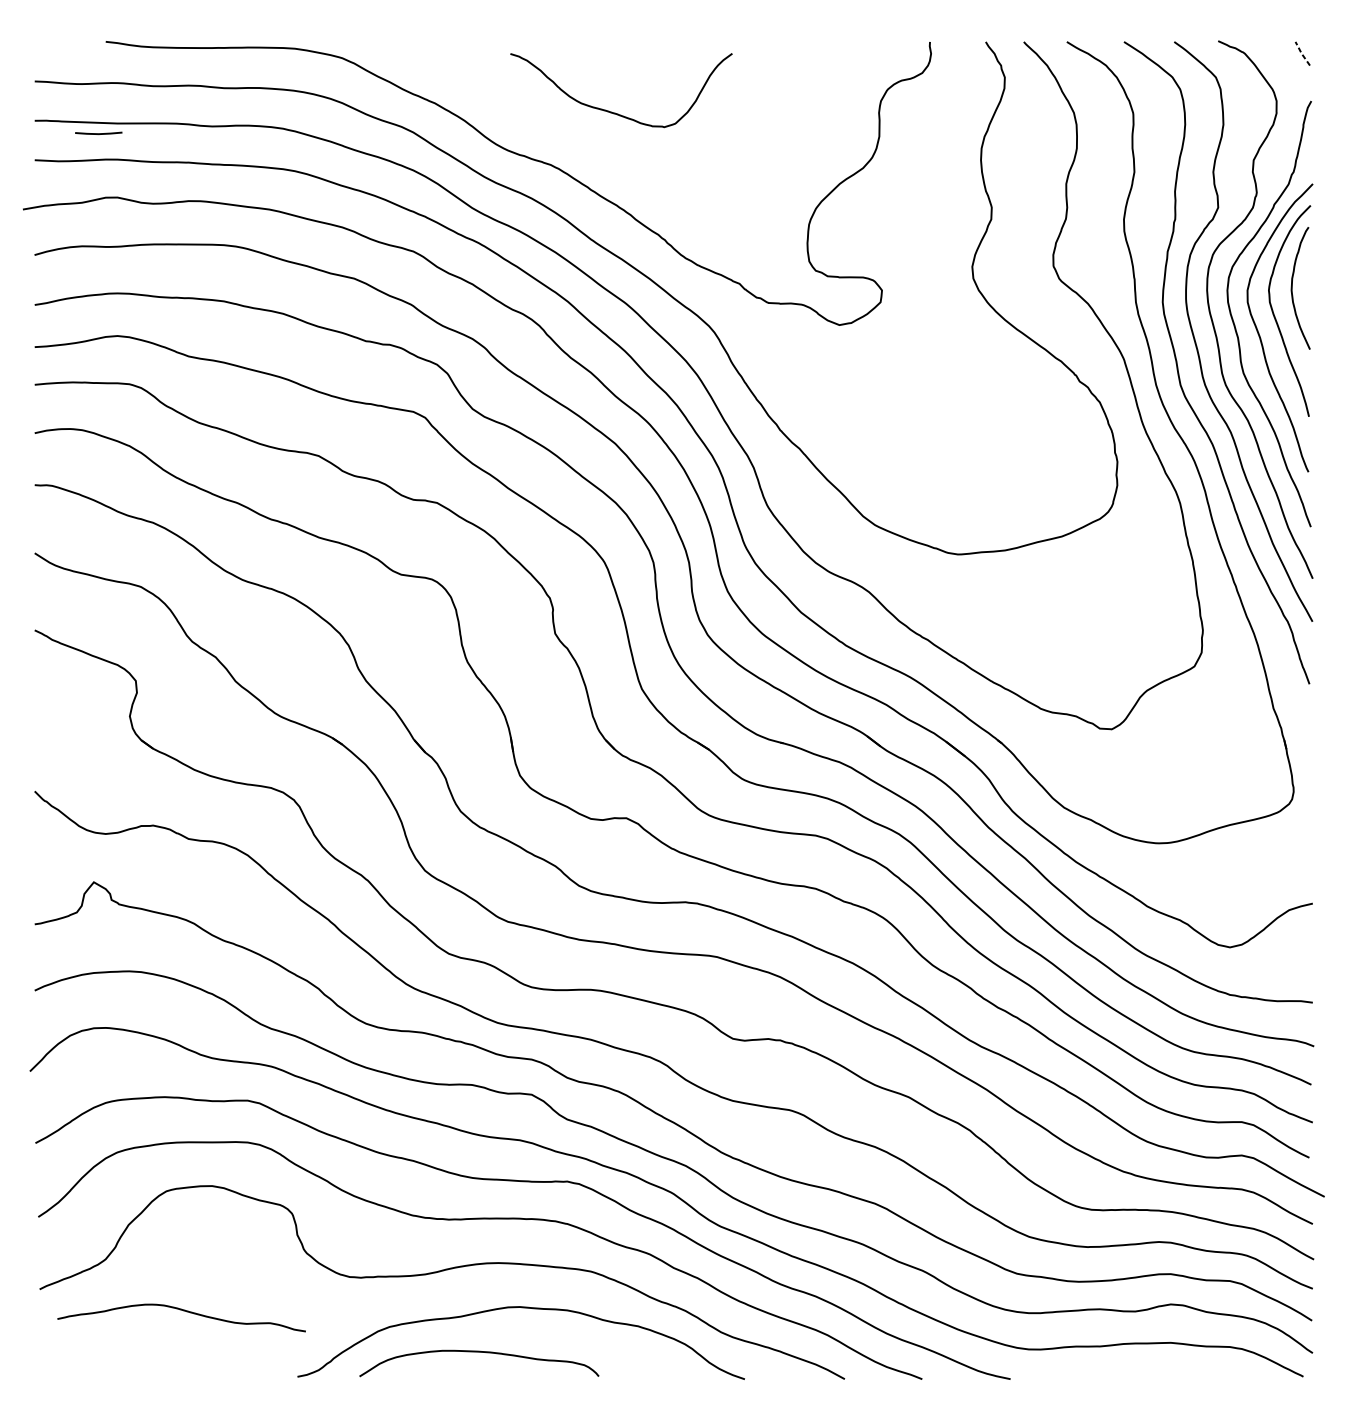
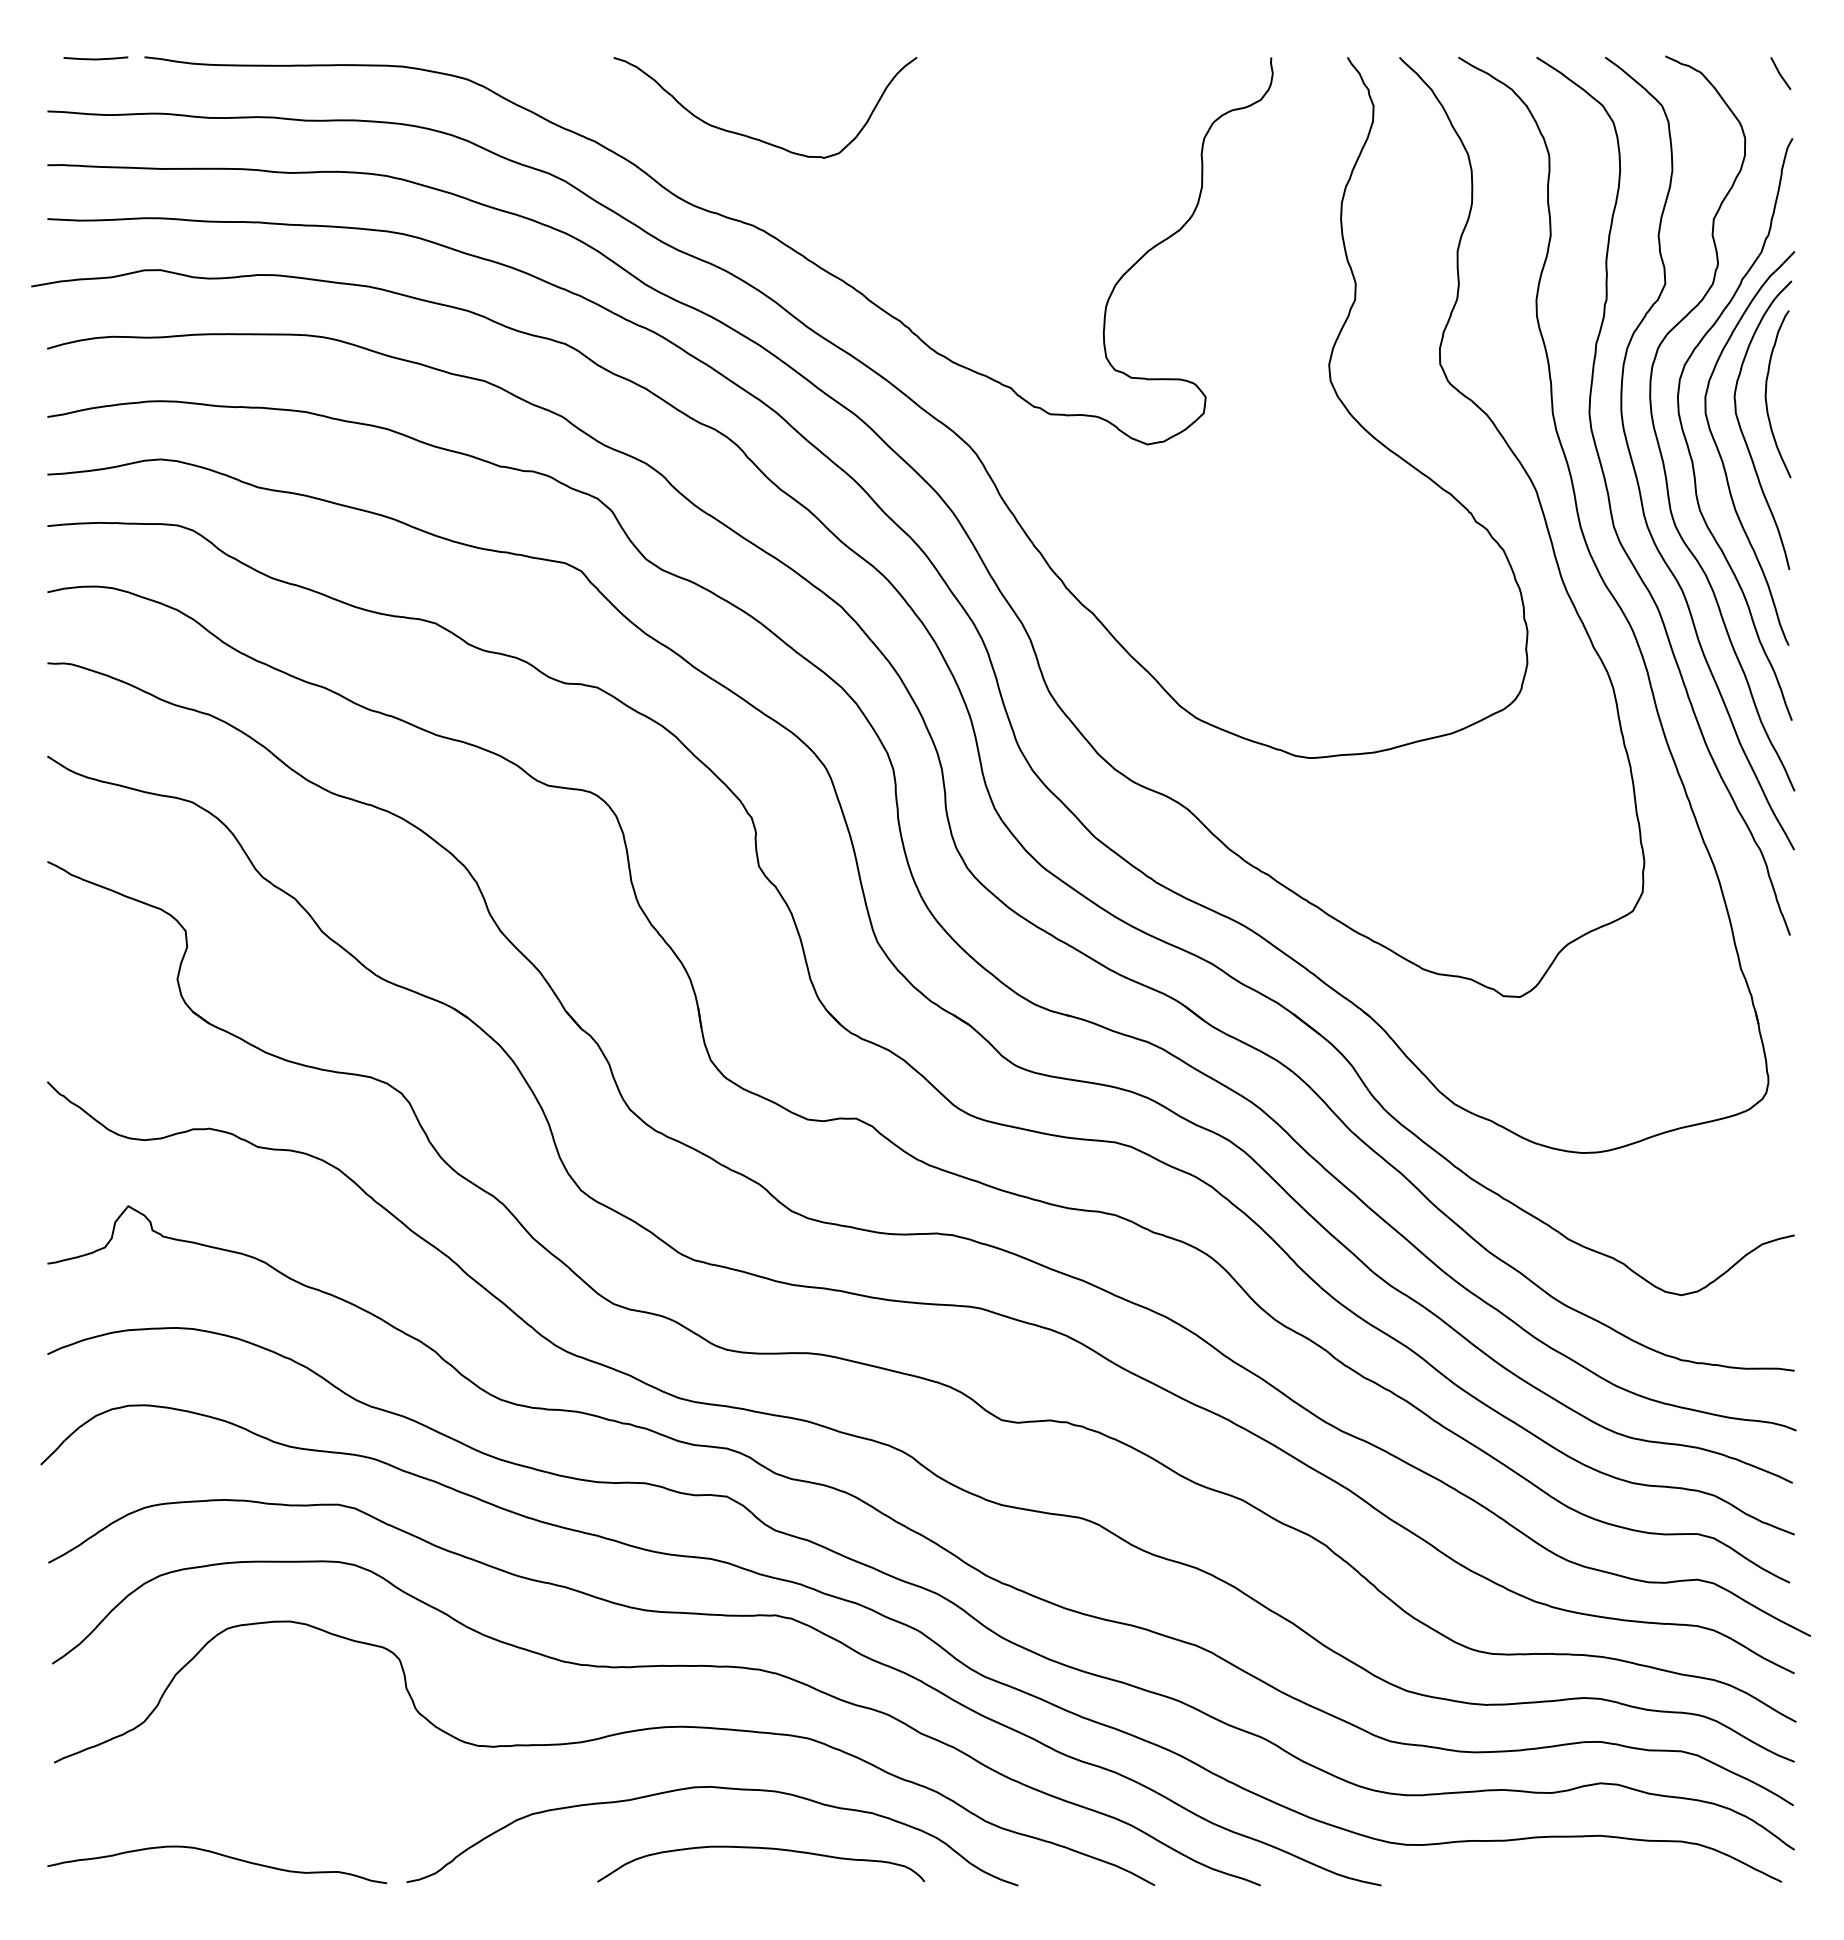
line: (1301, 53) -> (1779, 73), dashed -> solid
curve: (613, 112) -> (754, 137), moved
line: (98, 133) -> (95, 58), moved
curve: (183, 1311) -> (219, 1855), moved
curve: (481, 1352) -> (764, 1849), moved

